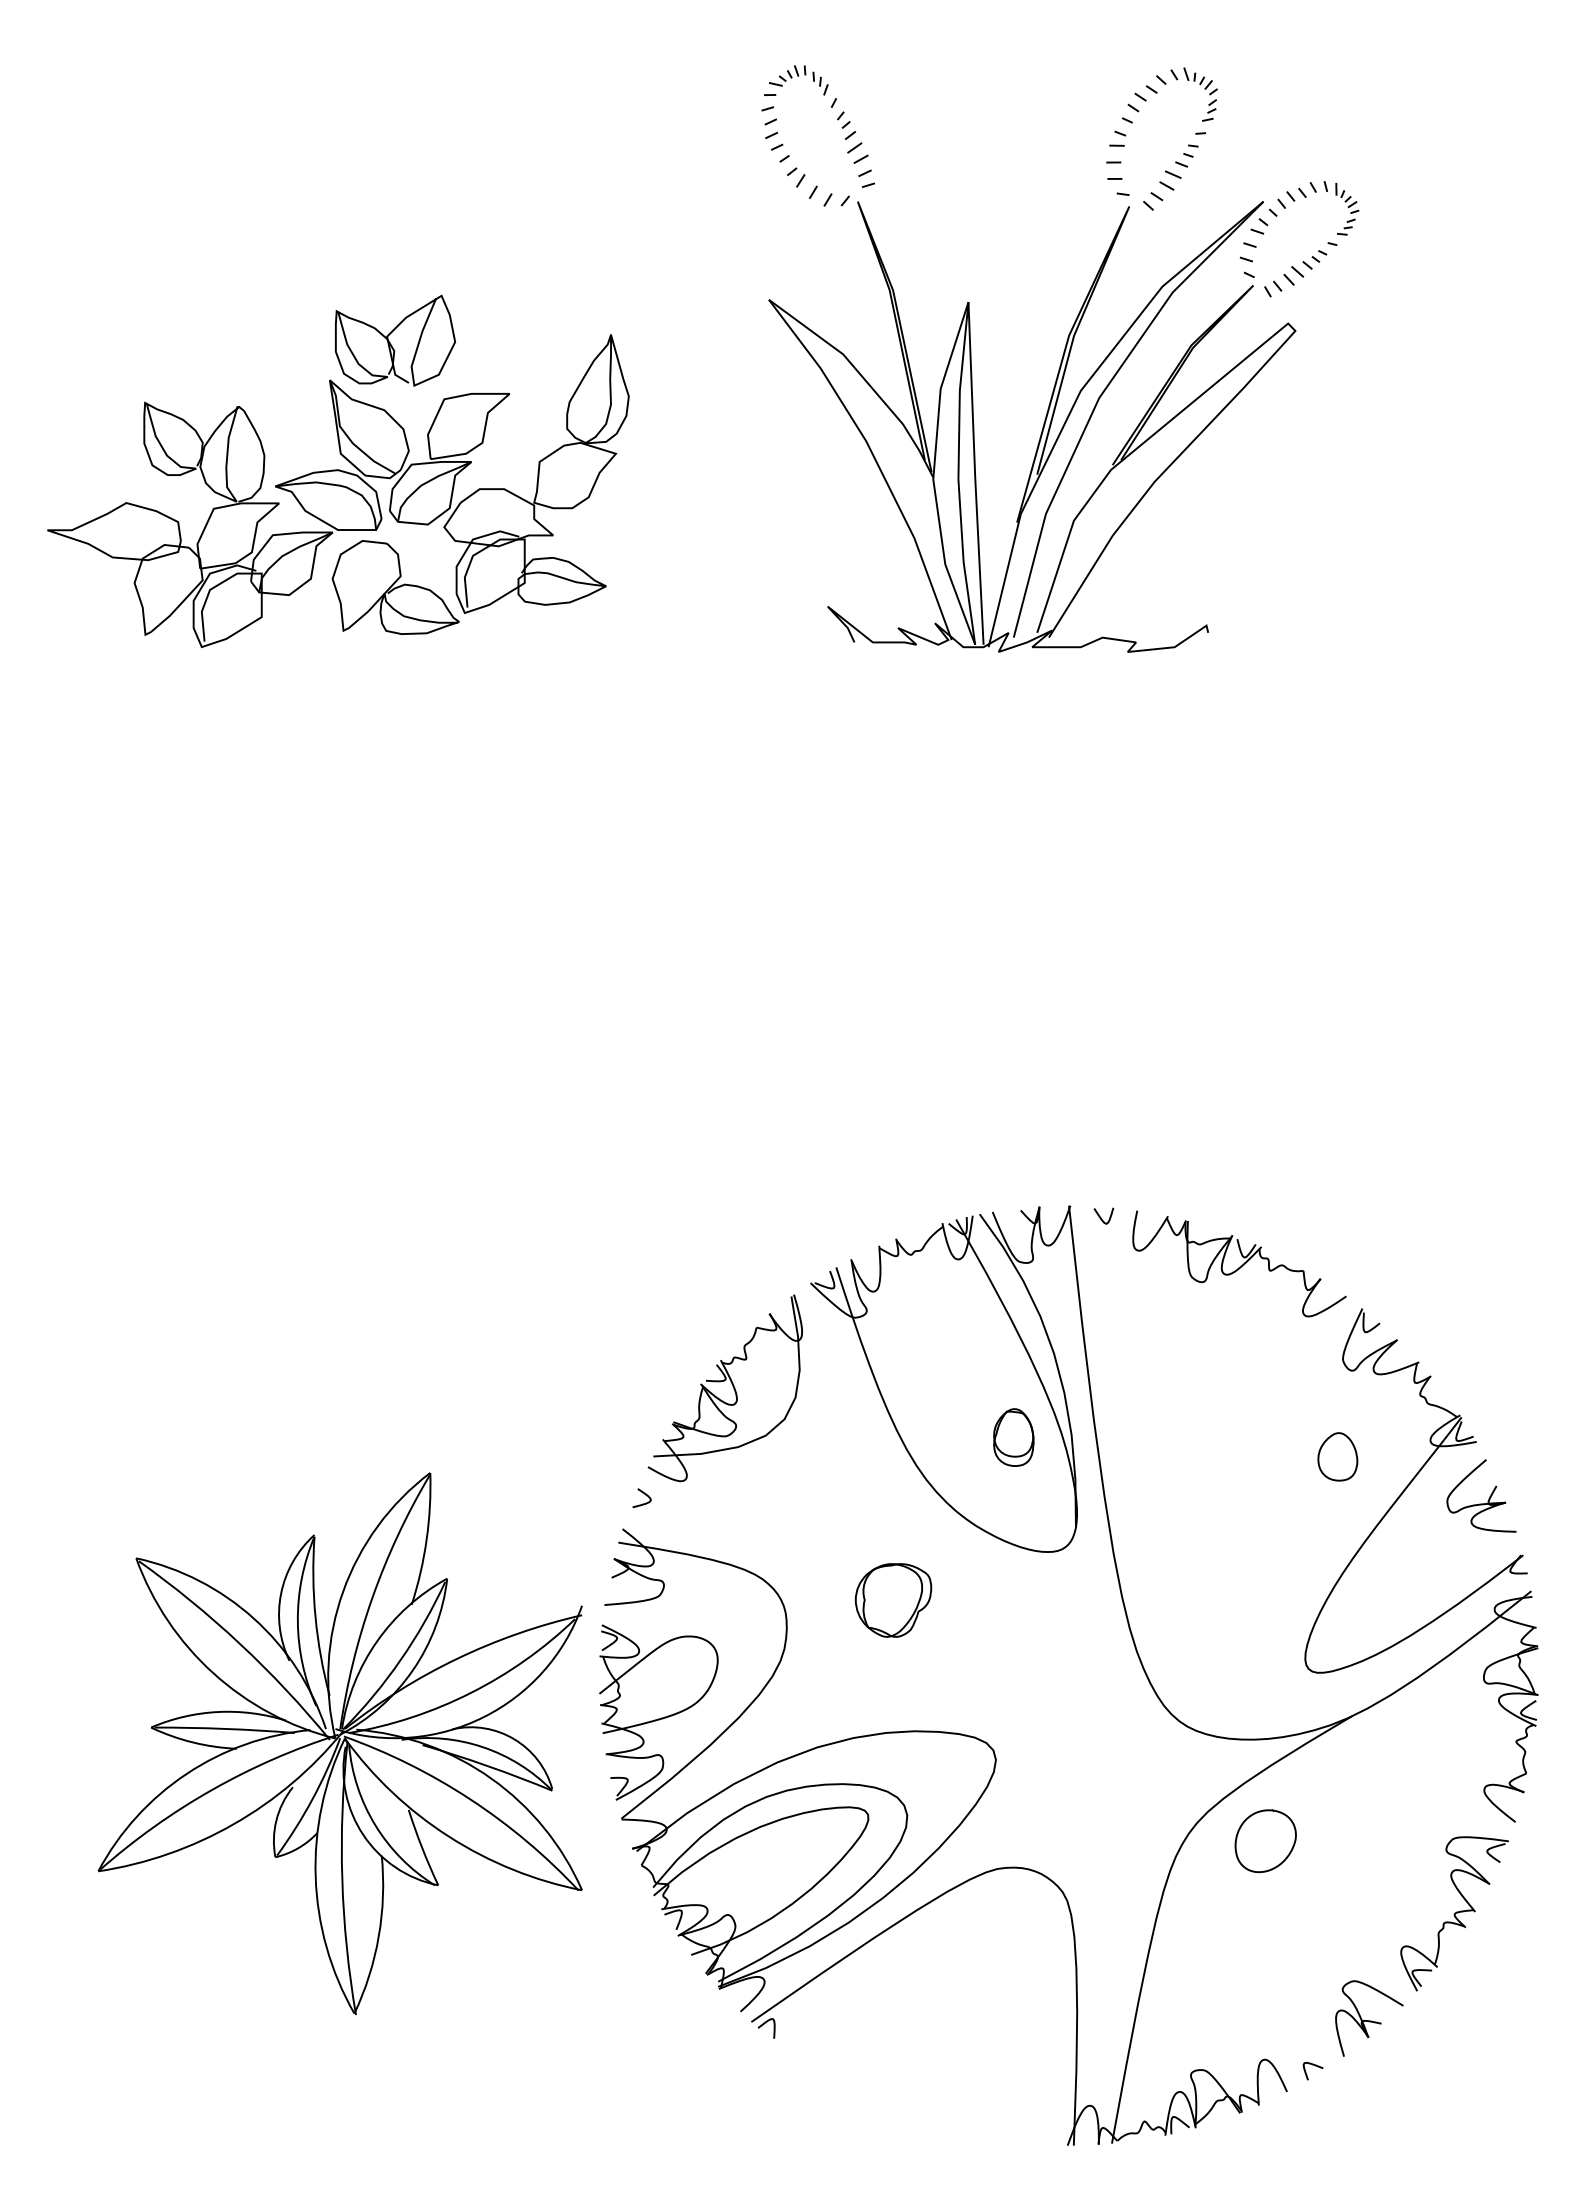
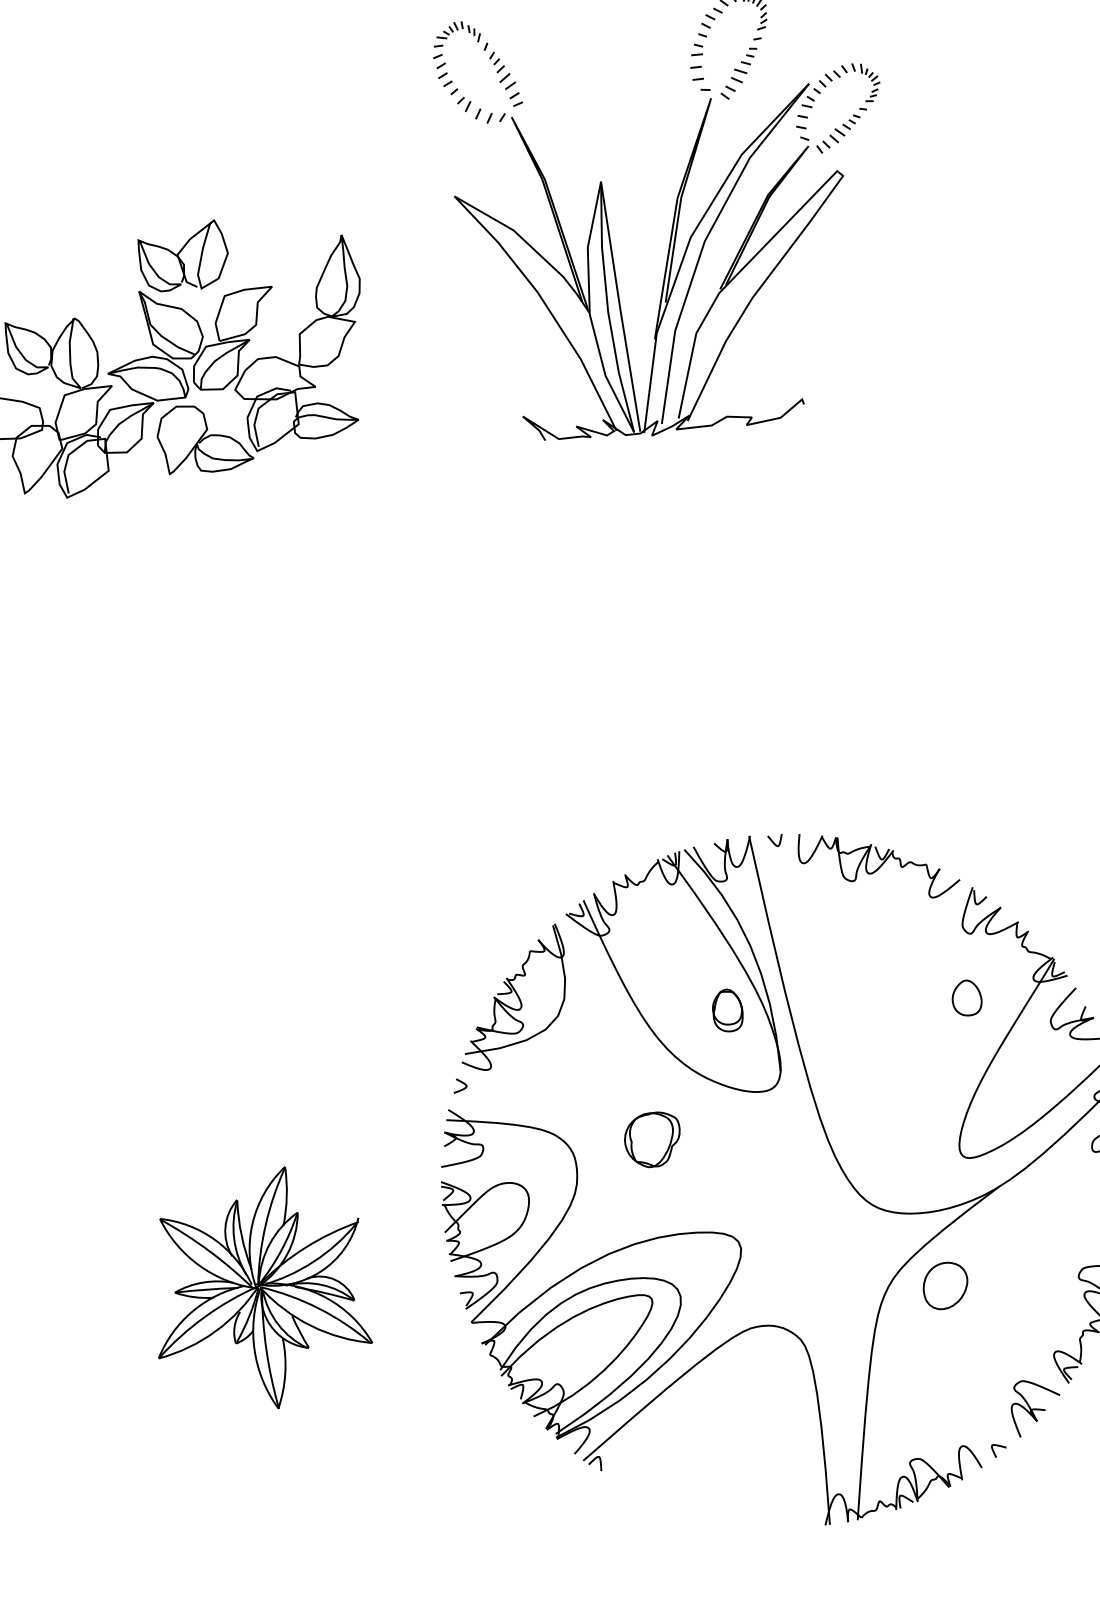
part: (339, 1743) -> (258, 1290), size x0.6

